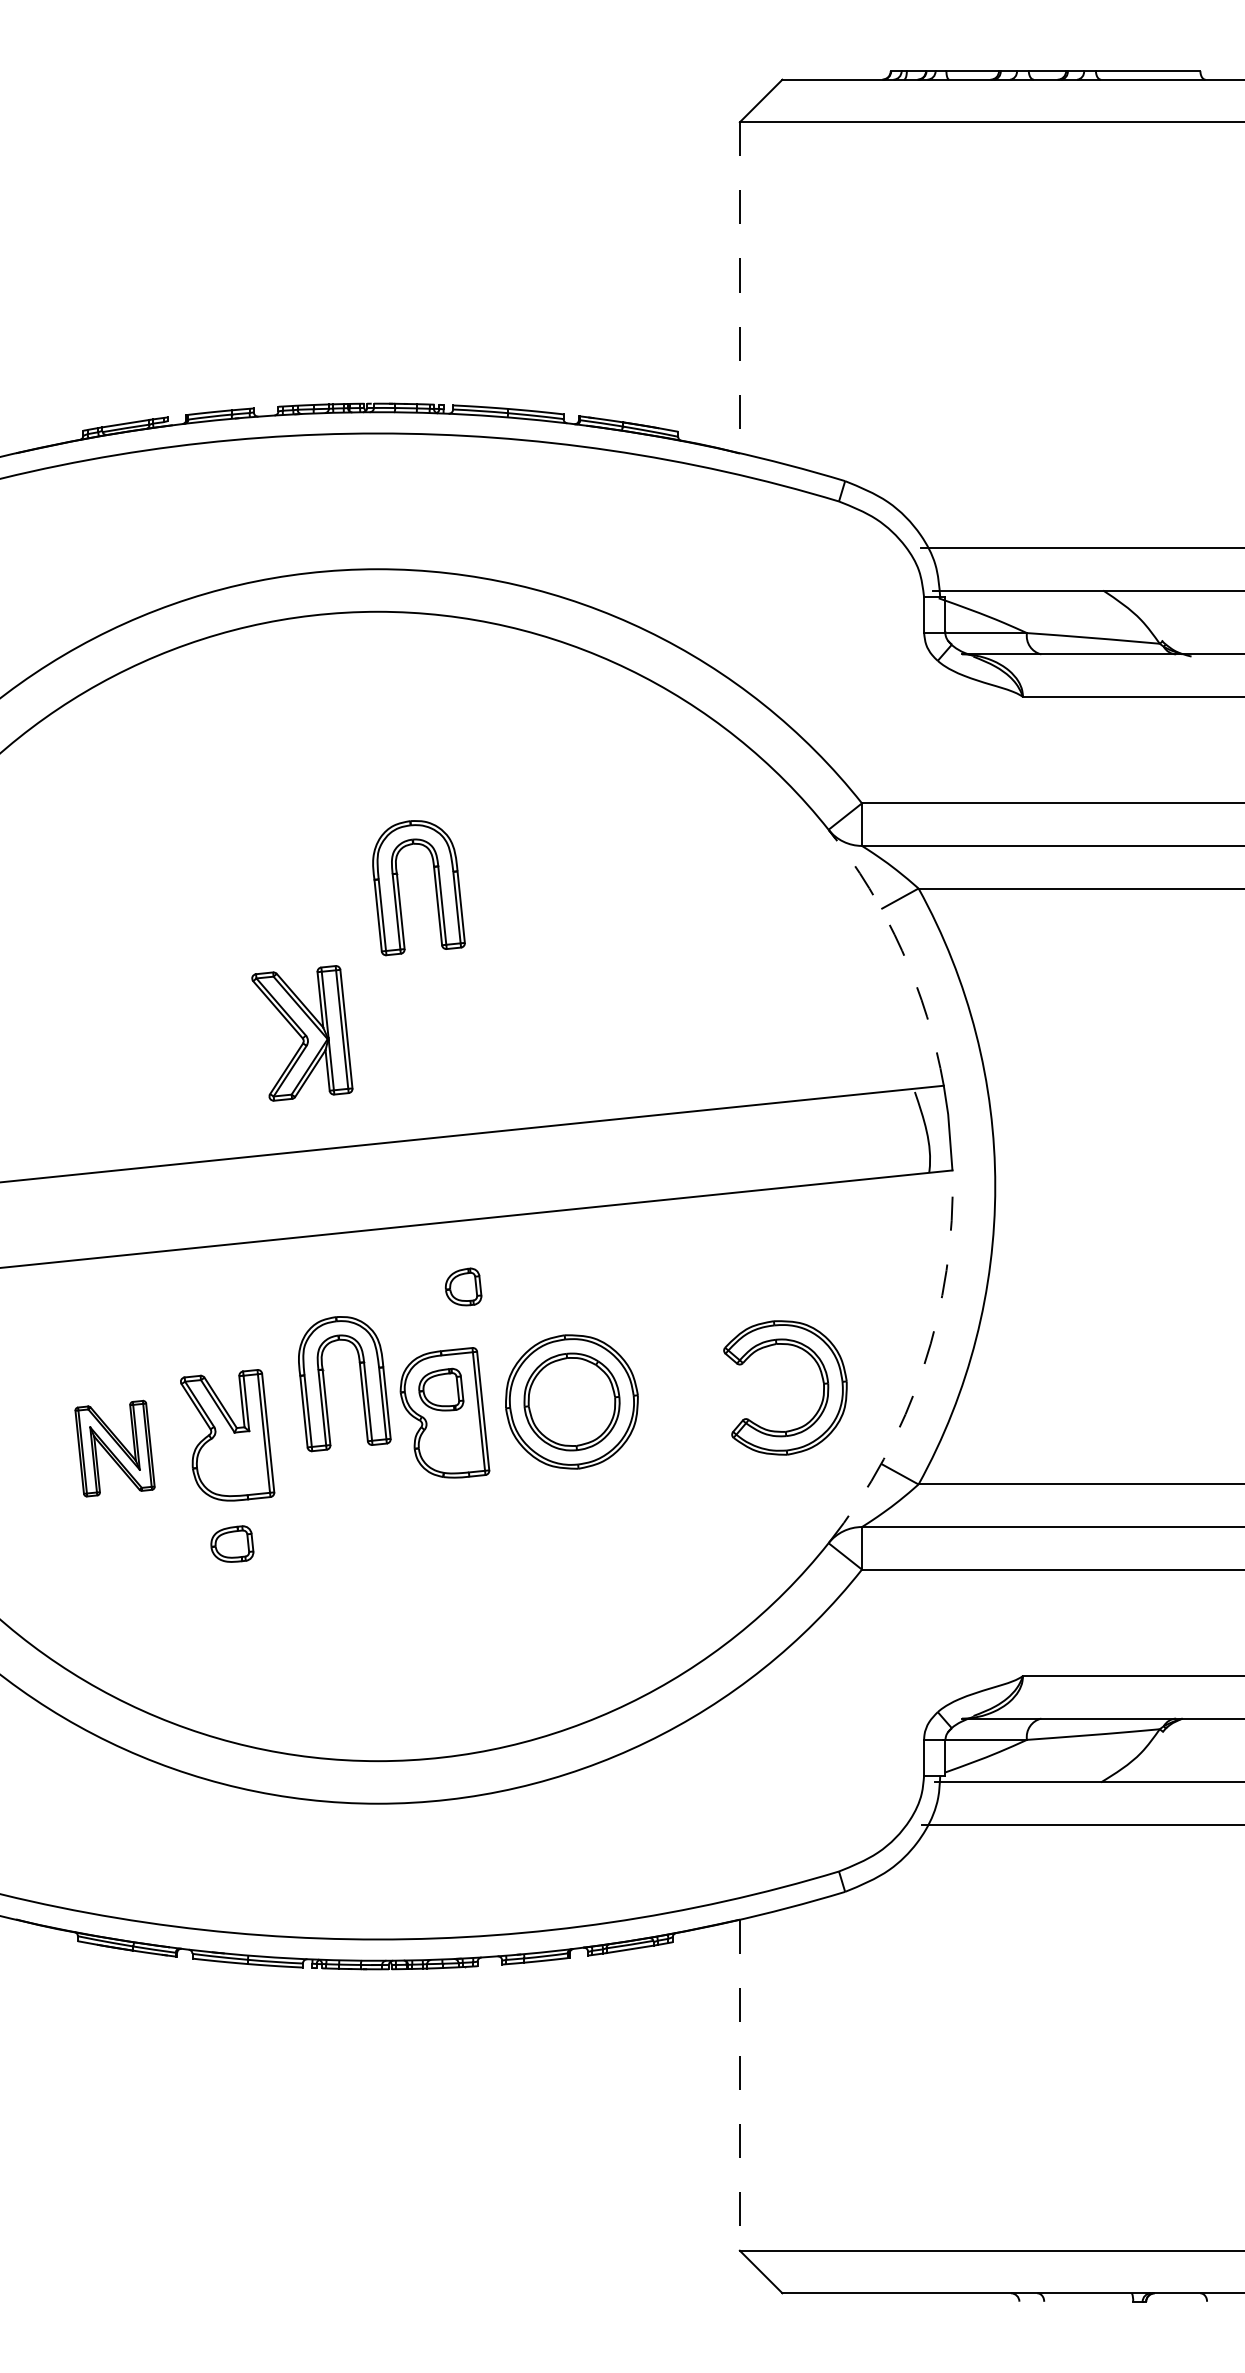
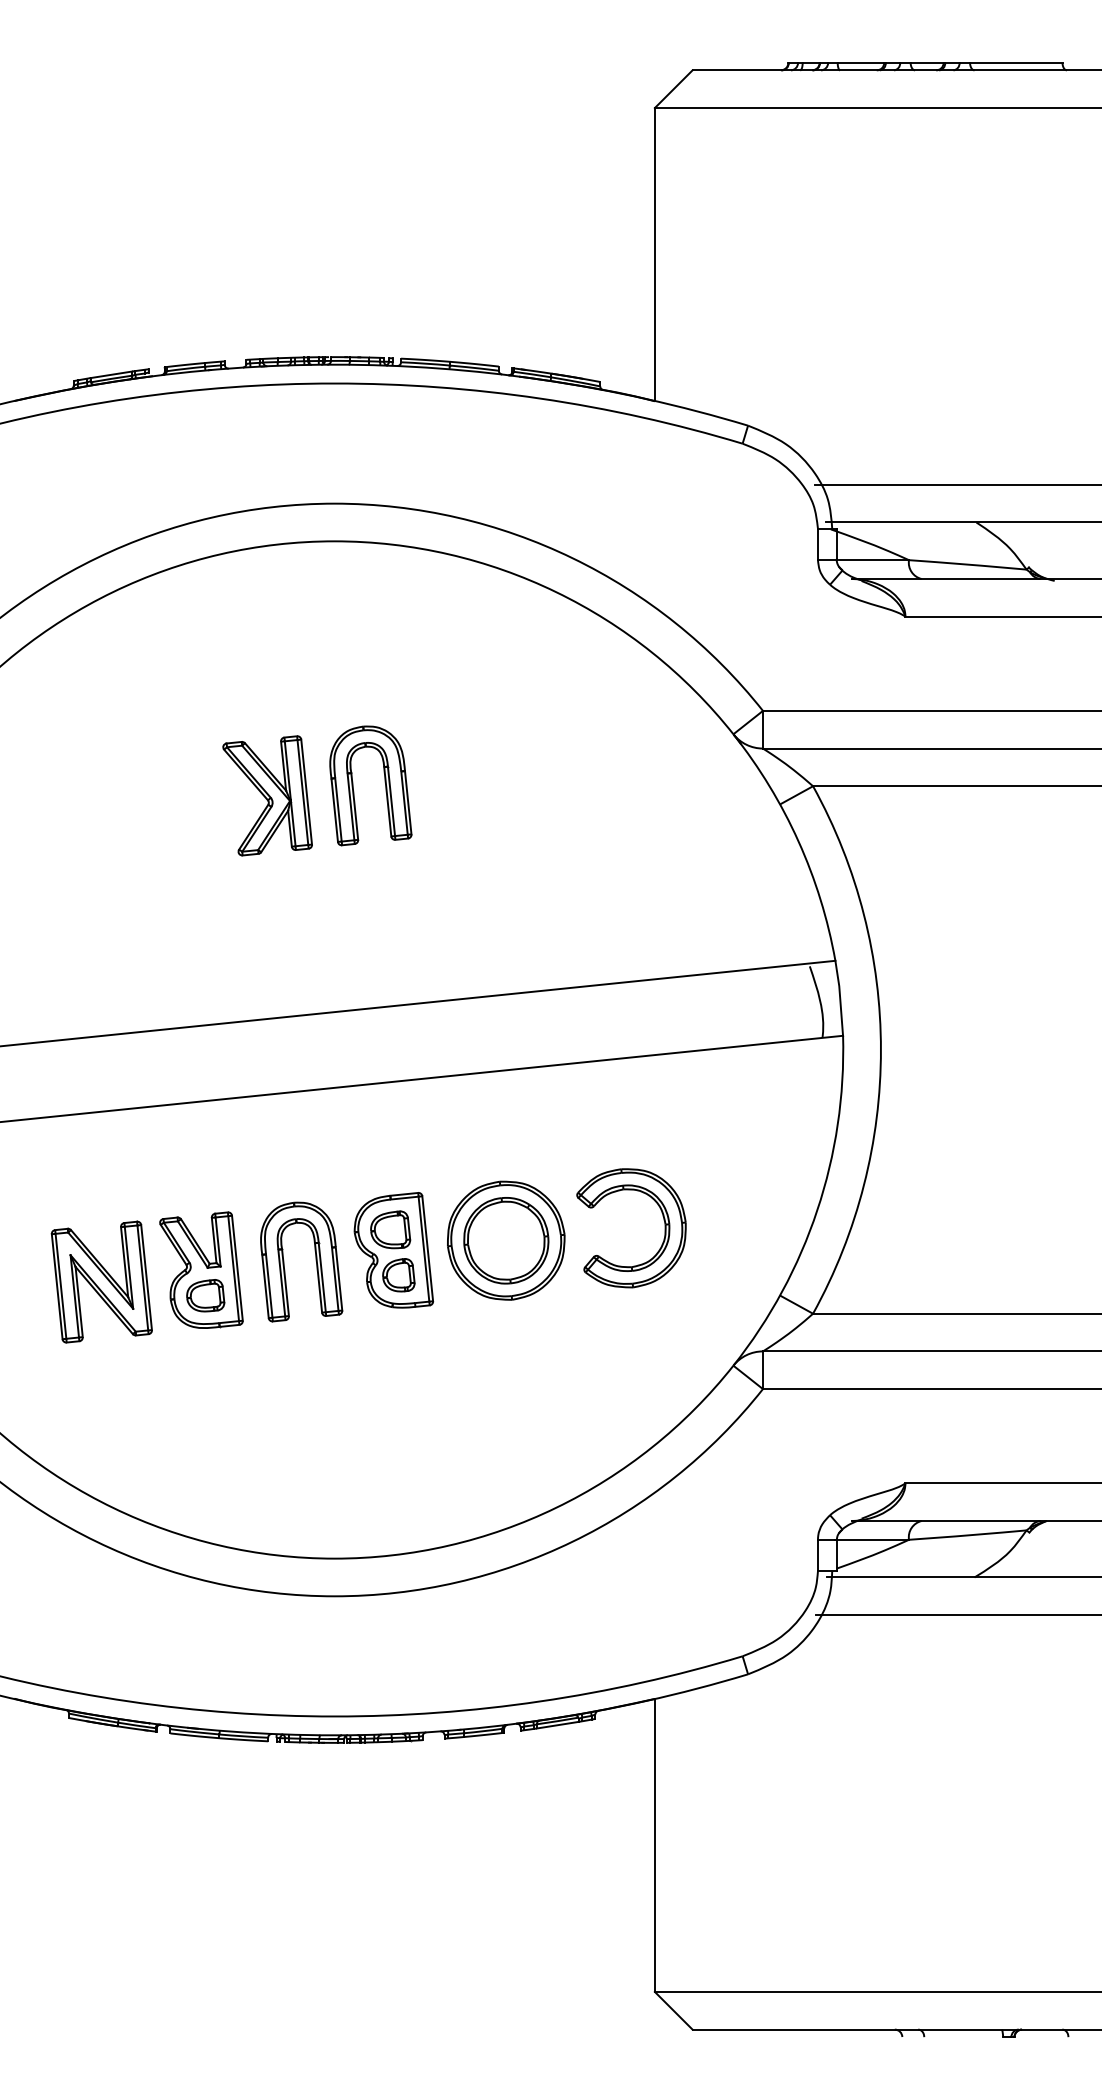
line: (739, 288) -> (654, 255), dashed -> solid
arc: (902, 950) -> (798, 841), dashed -> solid
part: (302, 1033) -> (267, 795), moved
part: (463, 1286) -> (398, 1274), moved
arc: (923, 1367) -> (817, 1210), dashed -> solid
part: (820, 1374) -> (662, 1216), moved
part: (360, 1381) -> (315, 1259), moved
part: (114, 1448) -> (101, 1281), size x1.43
part: (232, 1543) -> (205, 1295), moved
line: (739, 2085) -> (654, 1845), dashed -> solid

